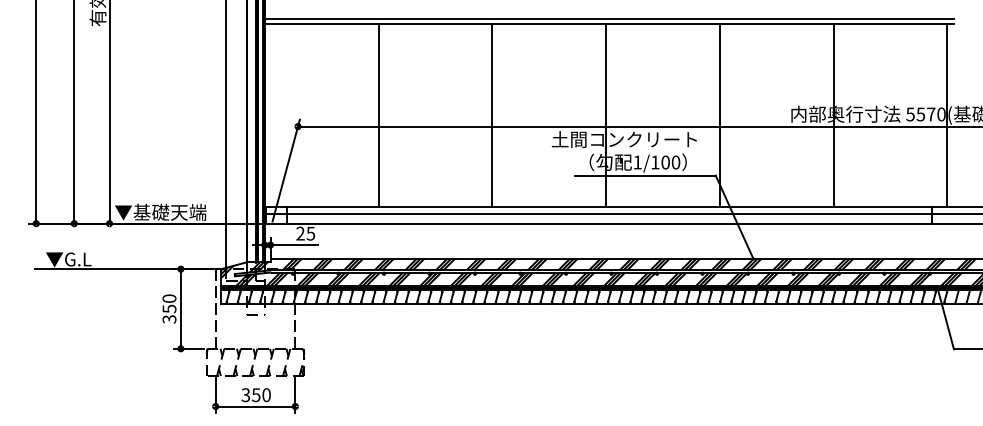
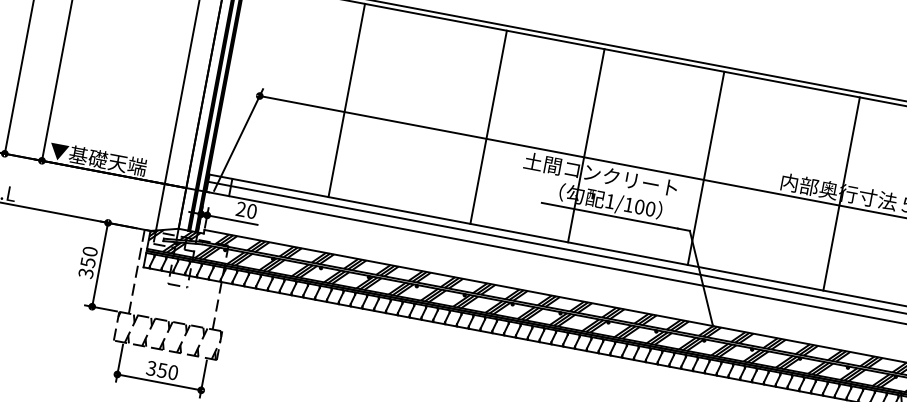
line: (492, 115) -> (488, 127), moved
line: (833, 115) -> (841, 193), moved
text: (310, 233) -> (251, 211), 25 -> 20

